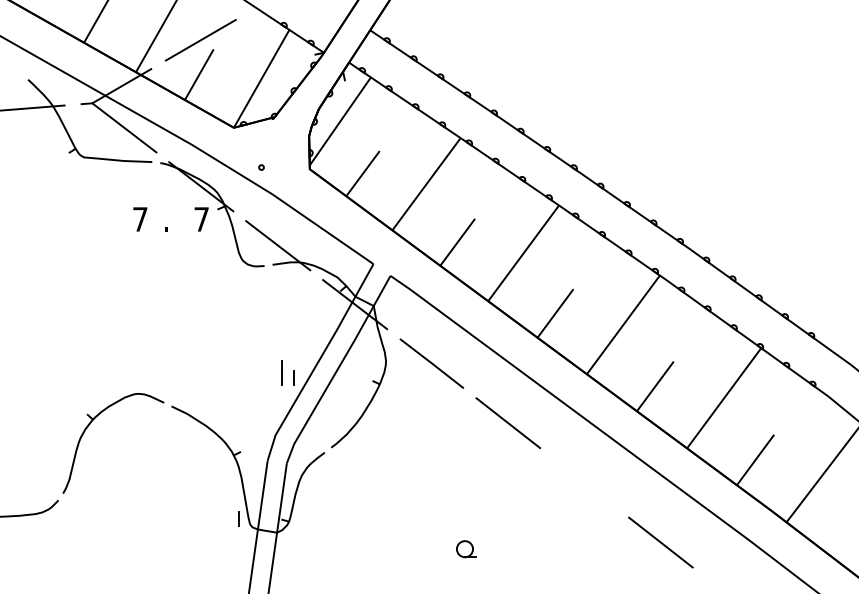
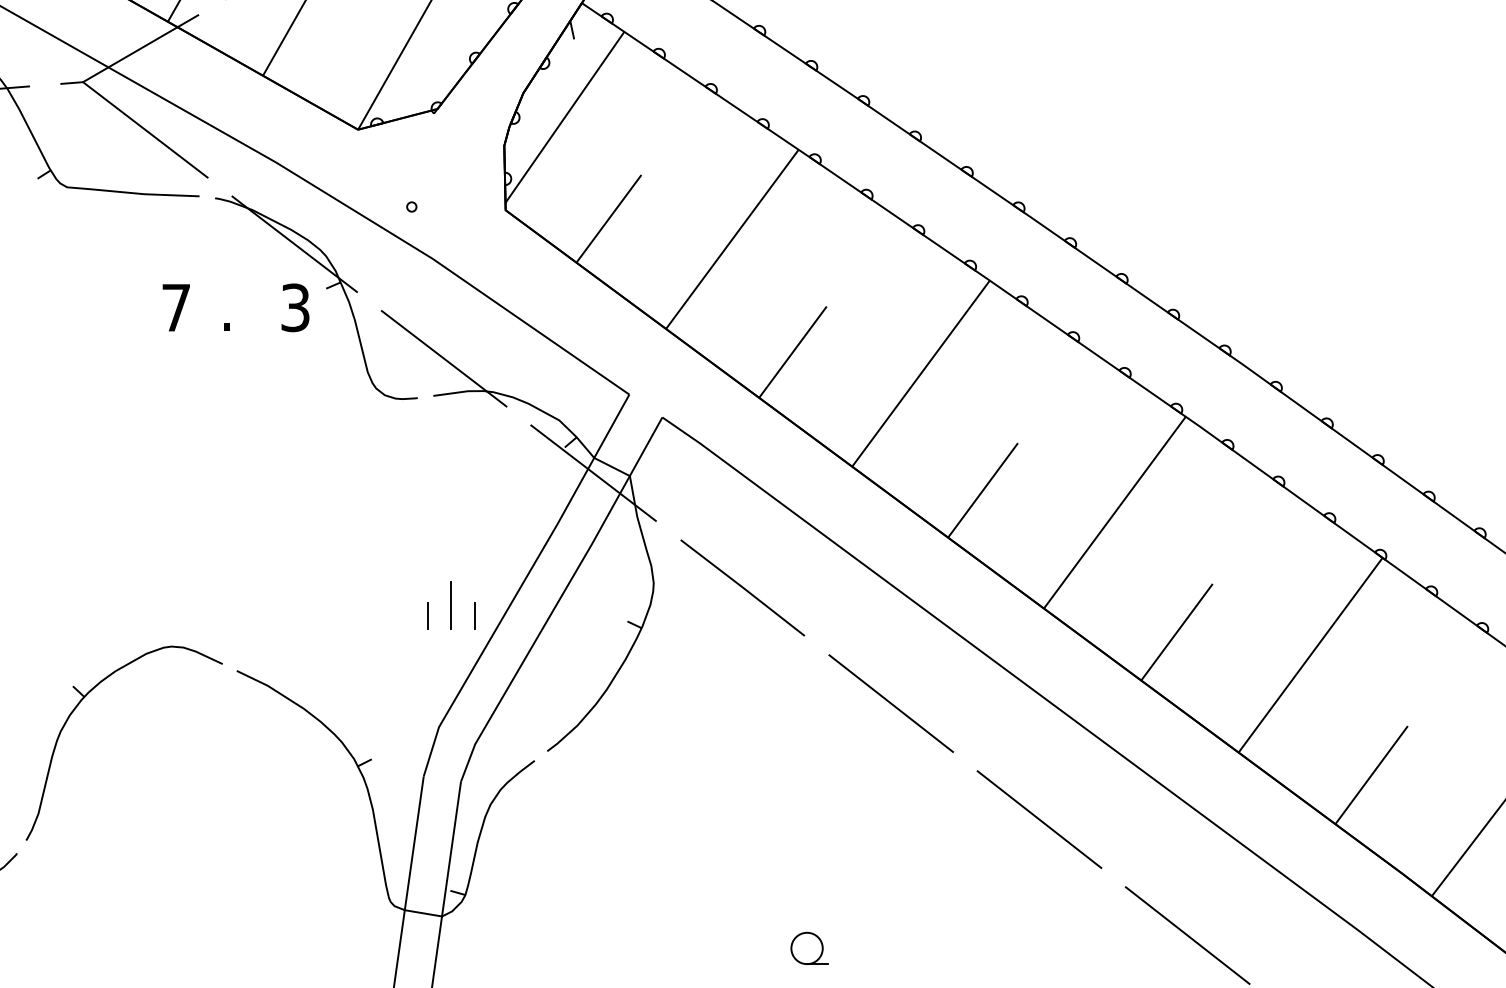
text: (201, 219) -> (295, 307), 7 -> 3
line: (584, 482) -> (1039, 818), added
line: (238, 518) -> (427, 614), moved

